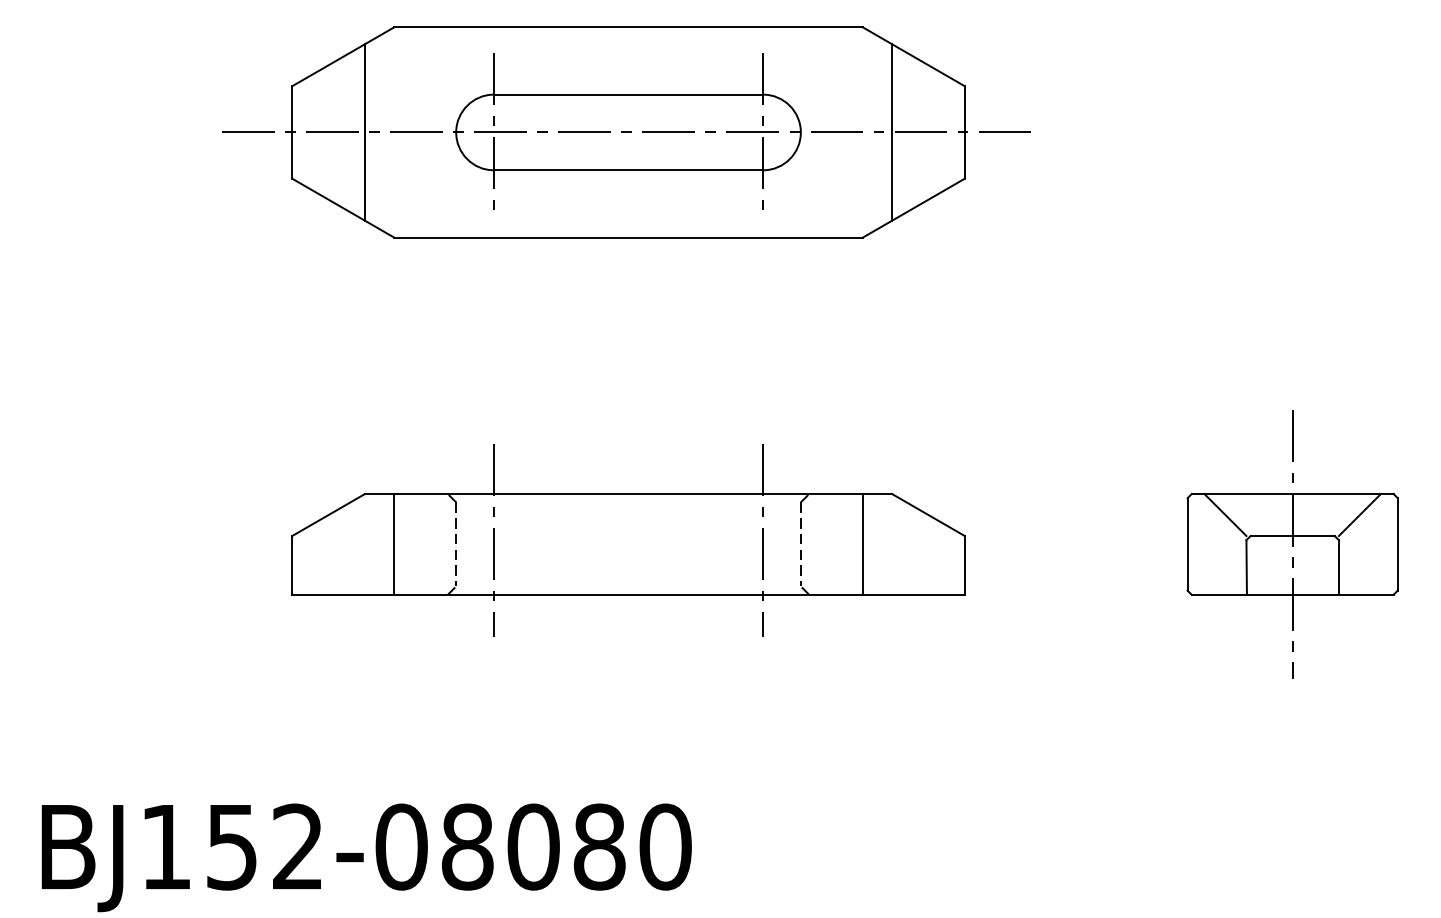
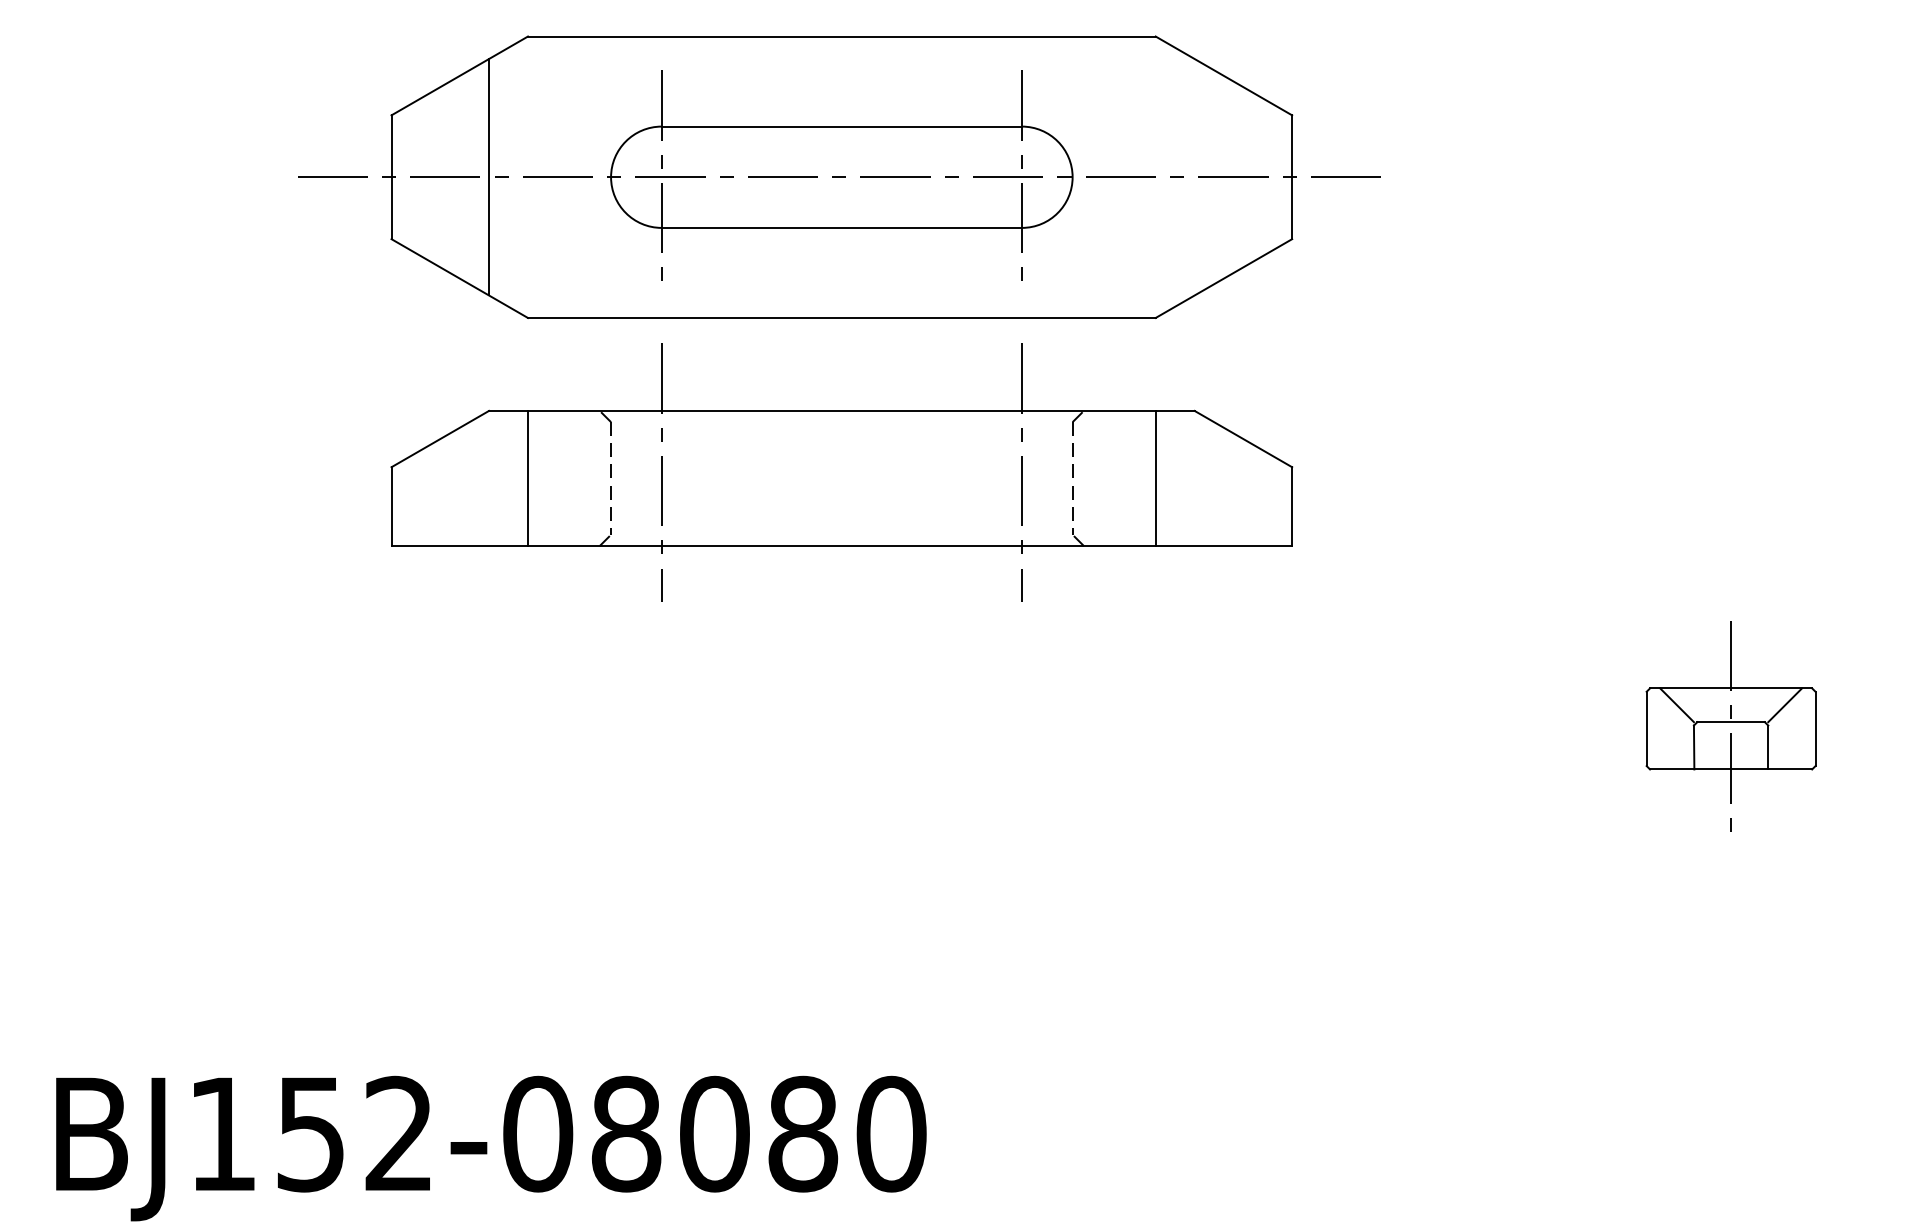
line: (892, 132) -> (1195, 177), removed
part: (628, 540) -> (841, 473), moved
part: (1292, 544) -> (1730, 728), size x0.6

